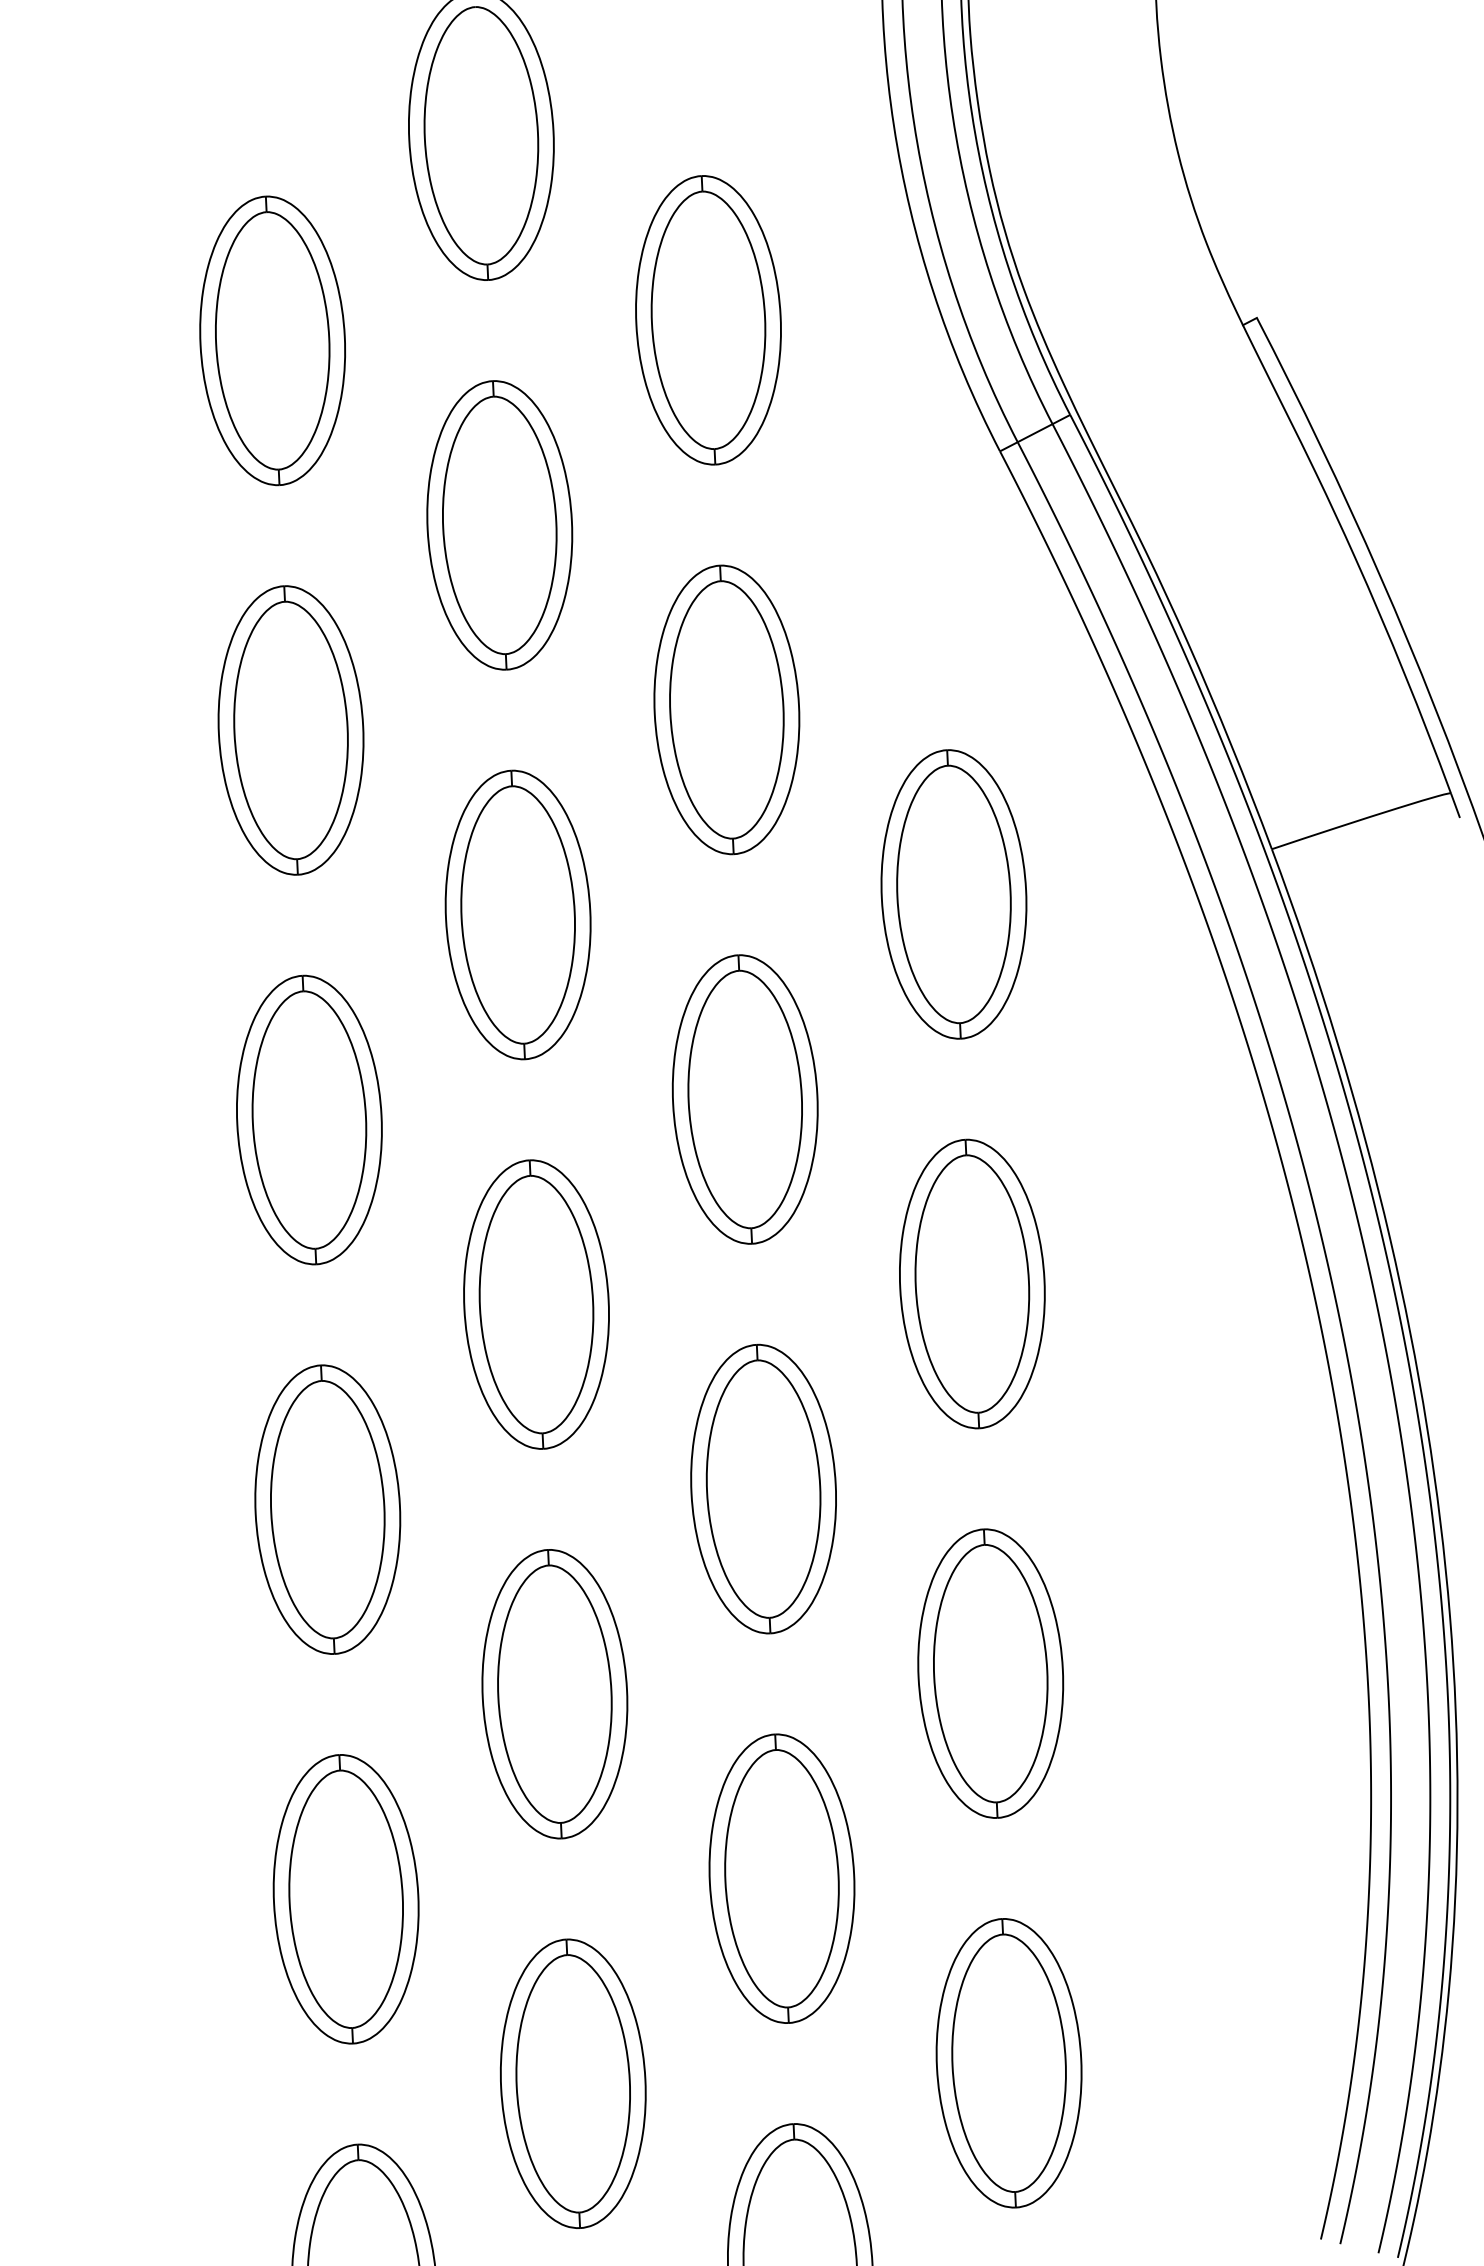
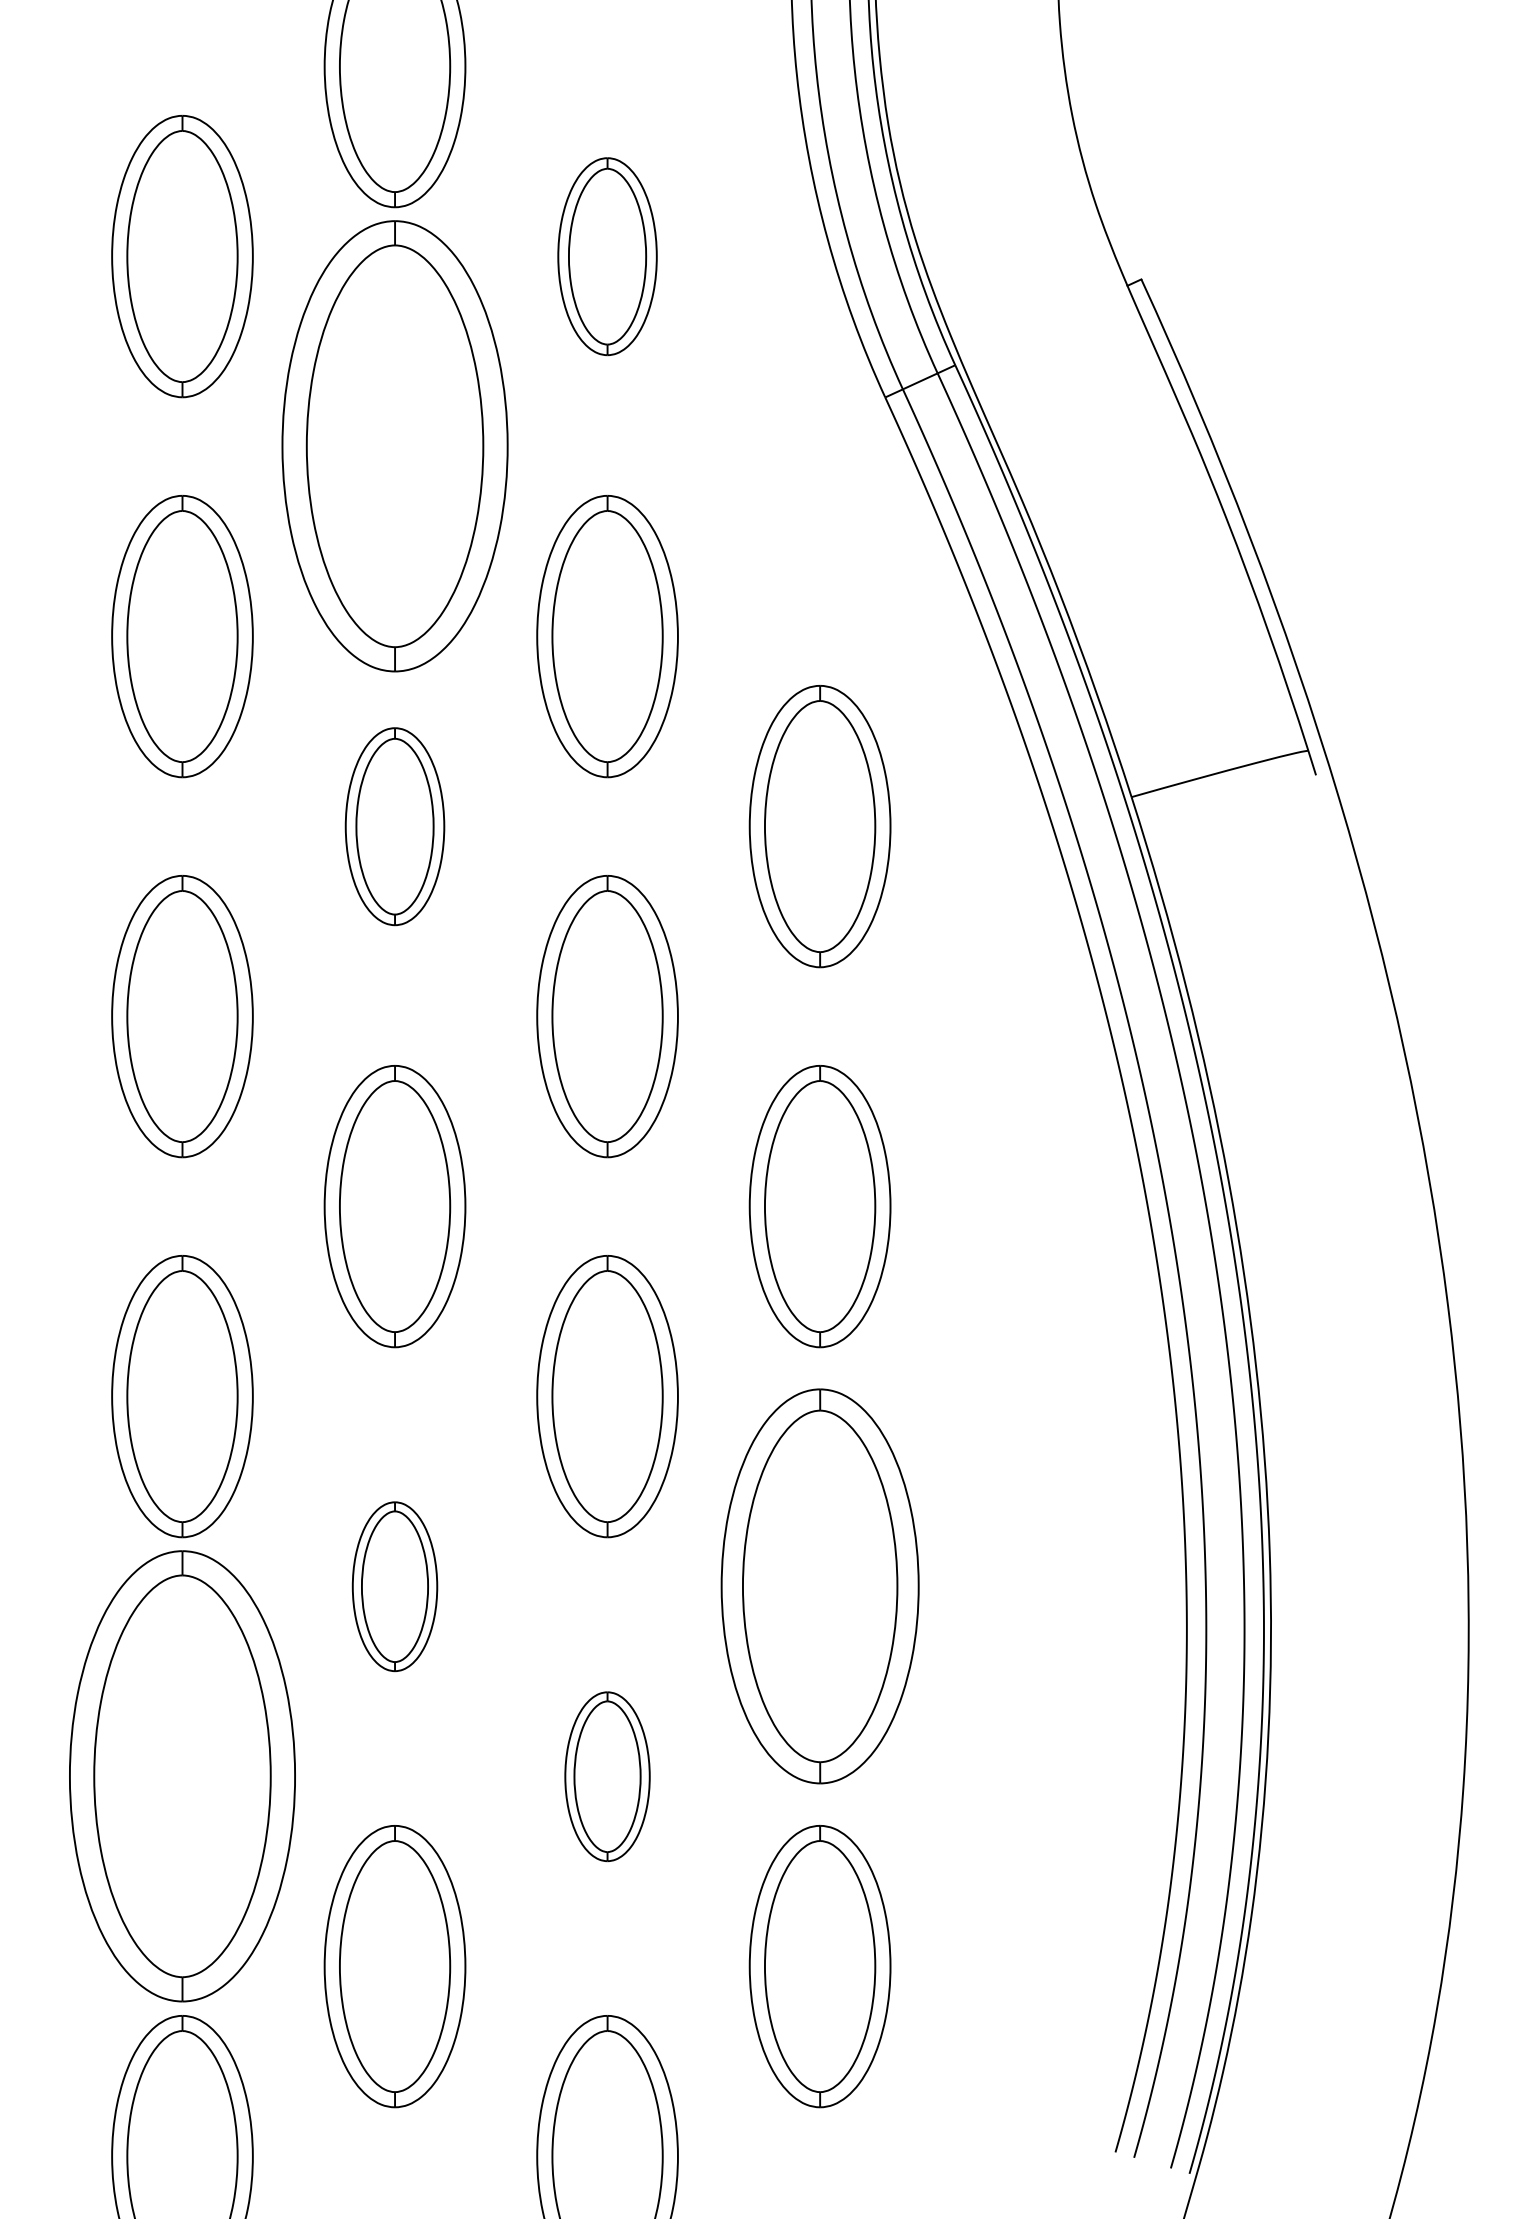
part: (708, 320) -> (607, 256), size x0.7
part: (499, 525) -> (394, 446), size x1.6
part: (517, 914) -> (394, 826), size x0.7
part: (990, 1673) -> (819, 1586), size x1.4
part: (554, 1694) -> (394, 1586), size x0.6
part: (781, 1878) -> (607, 1776), size x0.6
part: (346, 1899) -> (182, 1776), size x1.6

